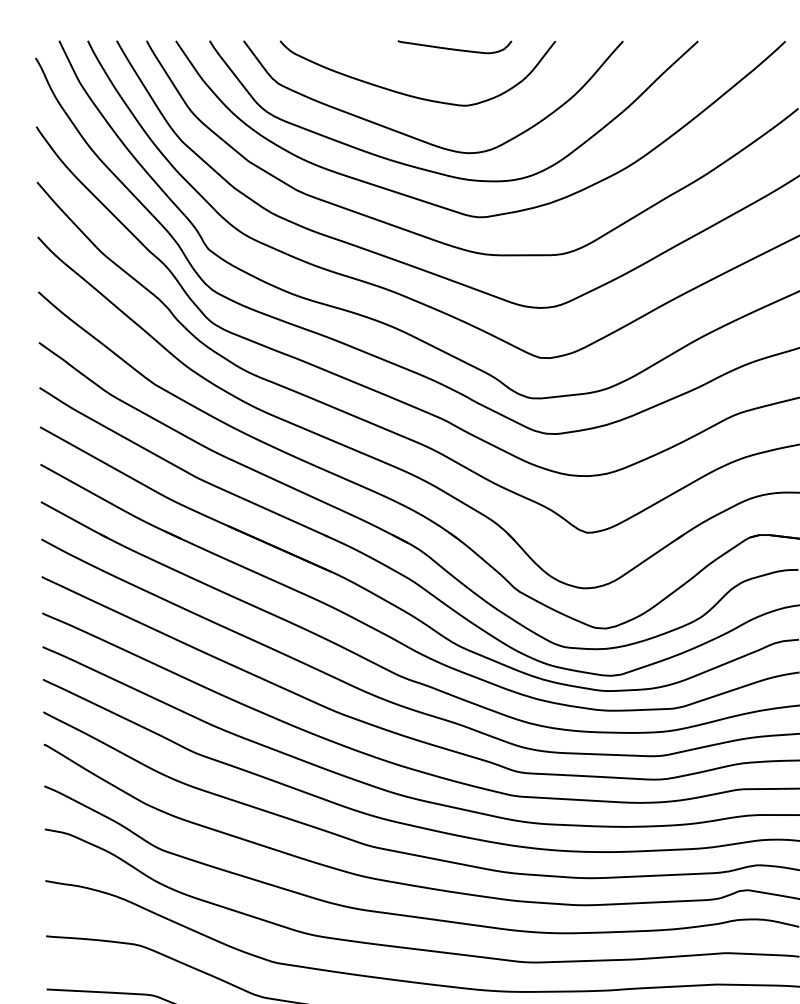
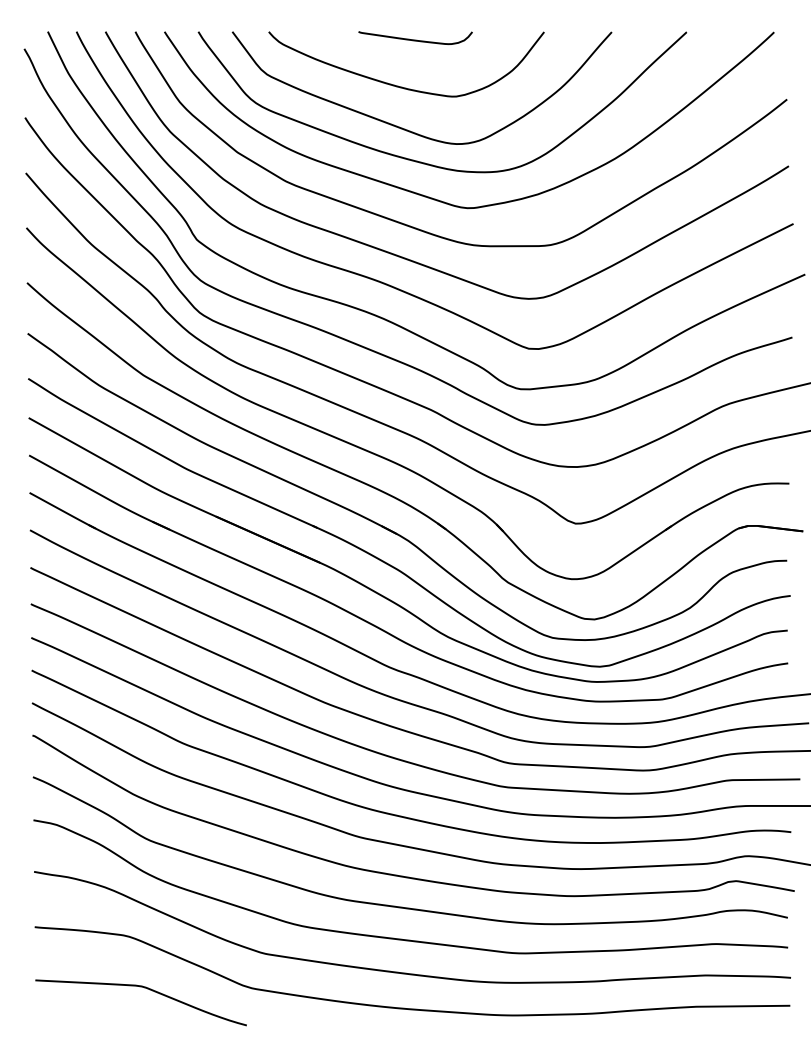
curve: (454, 48) -> (415, 39), moved

